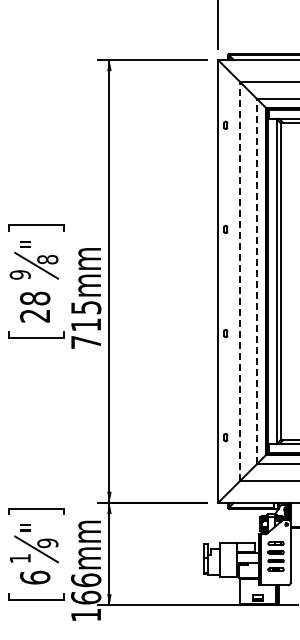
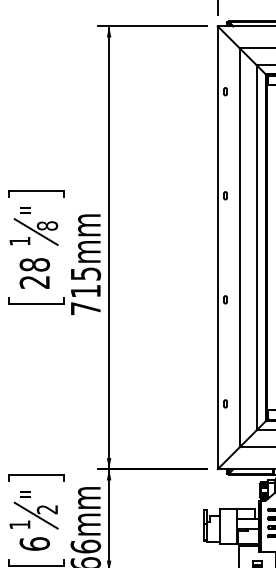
text: (19, 274) -> (19, 240), 9 -> 1
line: (240, 281) -> (240, 247), dashed -> solid
line: (257, 281) -> (257, 247), dashed -> solid
text: (47, 543) -> (47, 509), 9 -> 2

